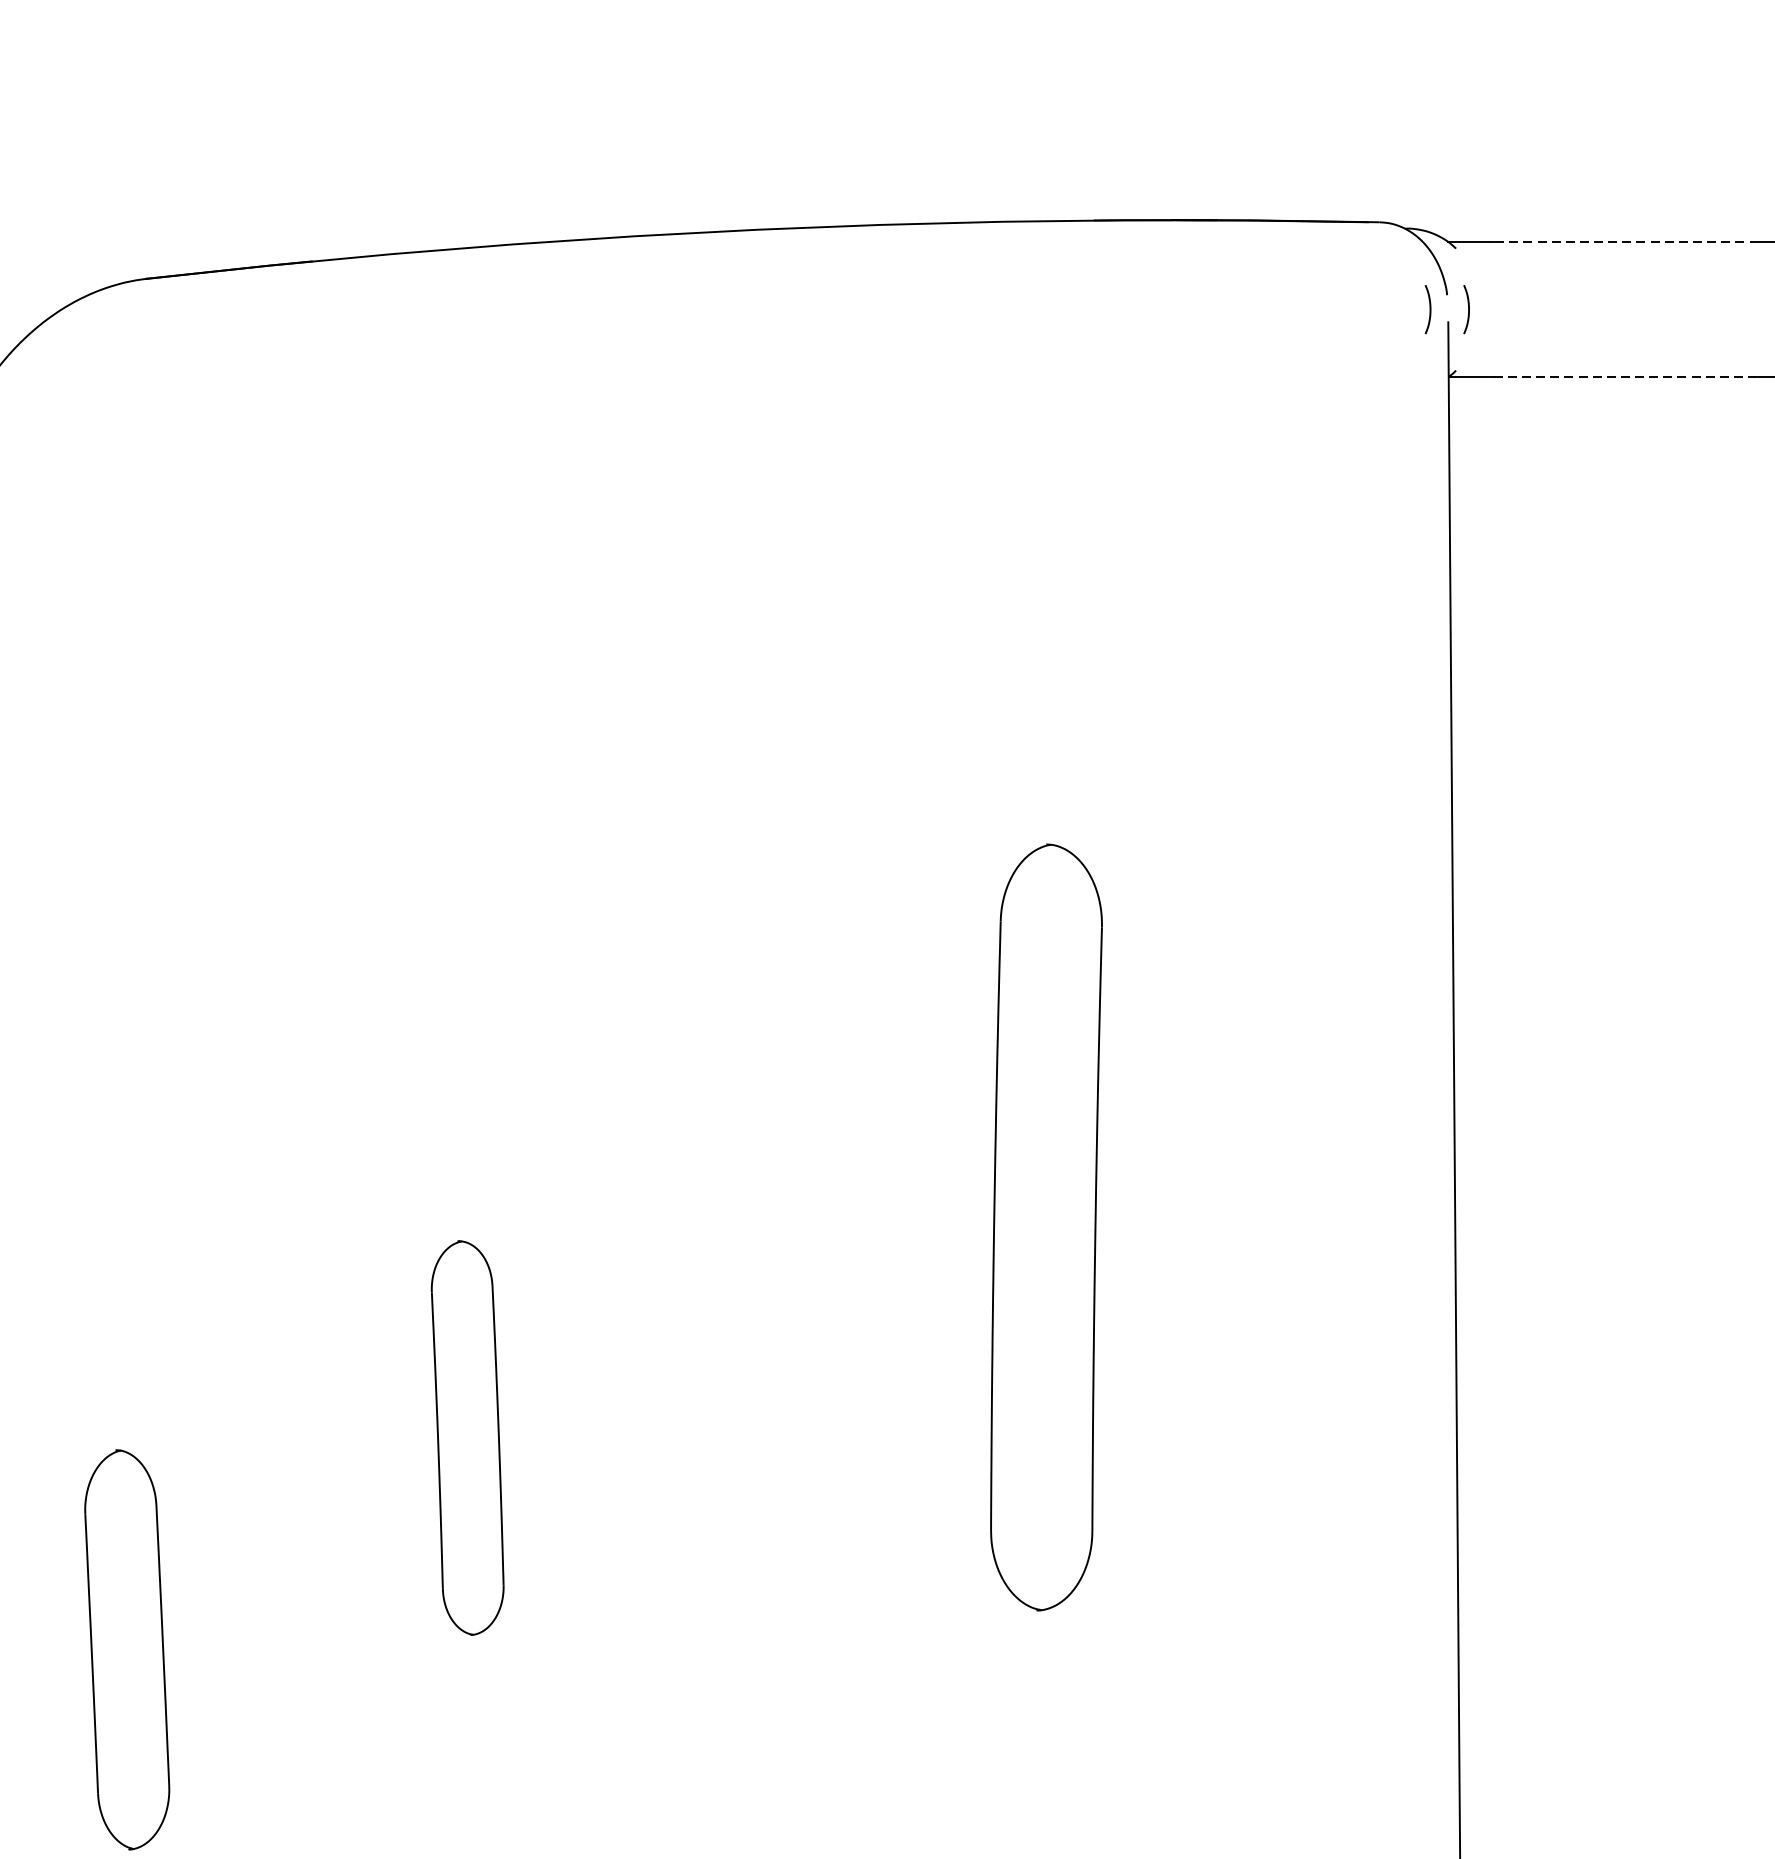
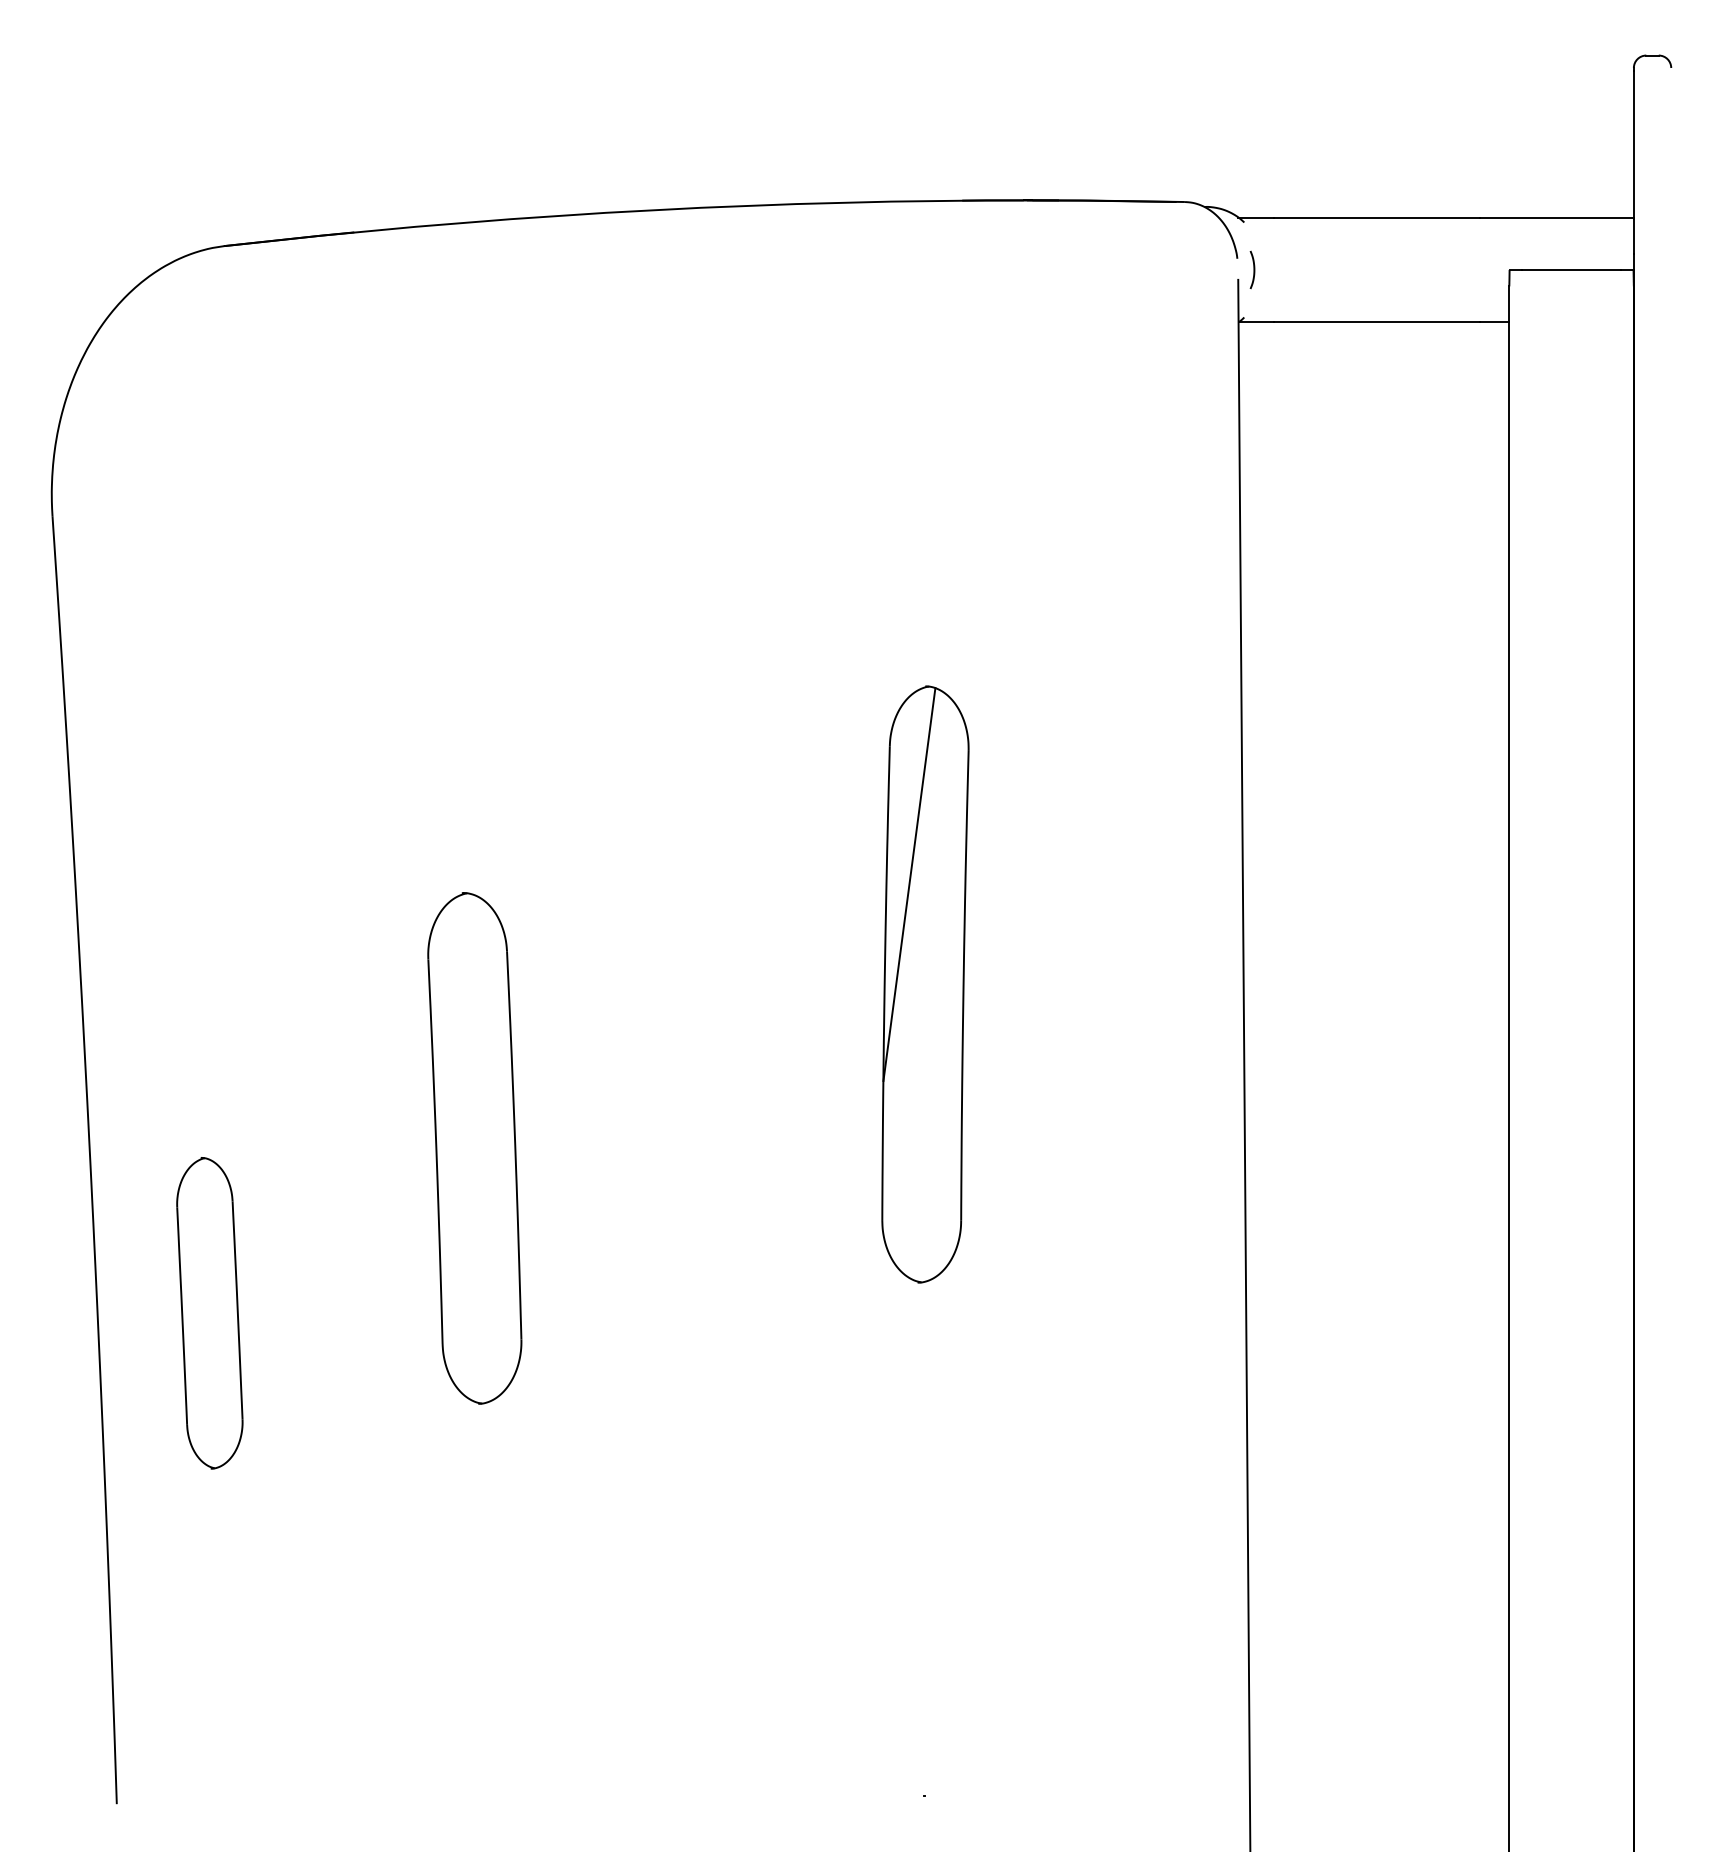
line: (1625, 242) -> (1376, 217), dashed -> solid
curve: (1429, 308) -> (1223, 269), removed
line: (1627, 377) -> (1377, 322), dashed -> solid
line: (1025, 1099) -> (909, 884), added
part: (467, 1438) -> (474, 1148), size x1.67

